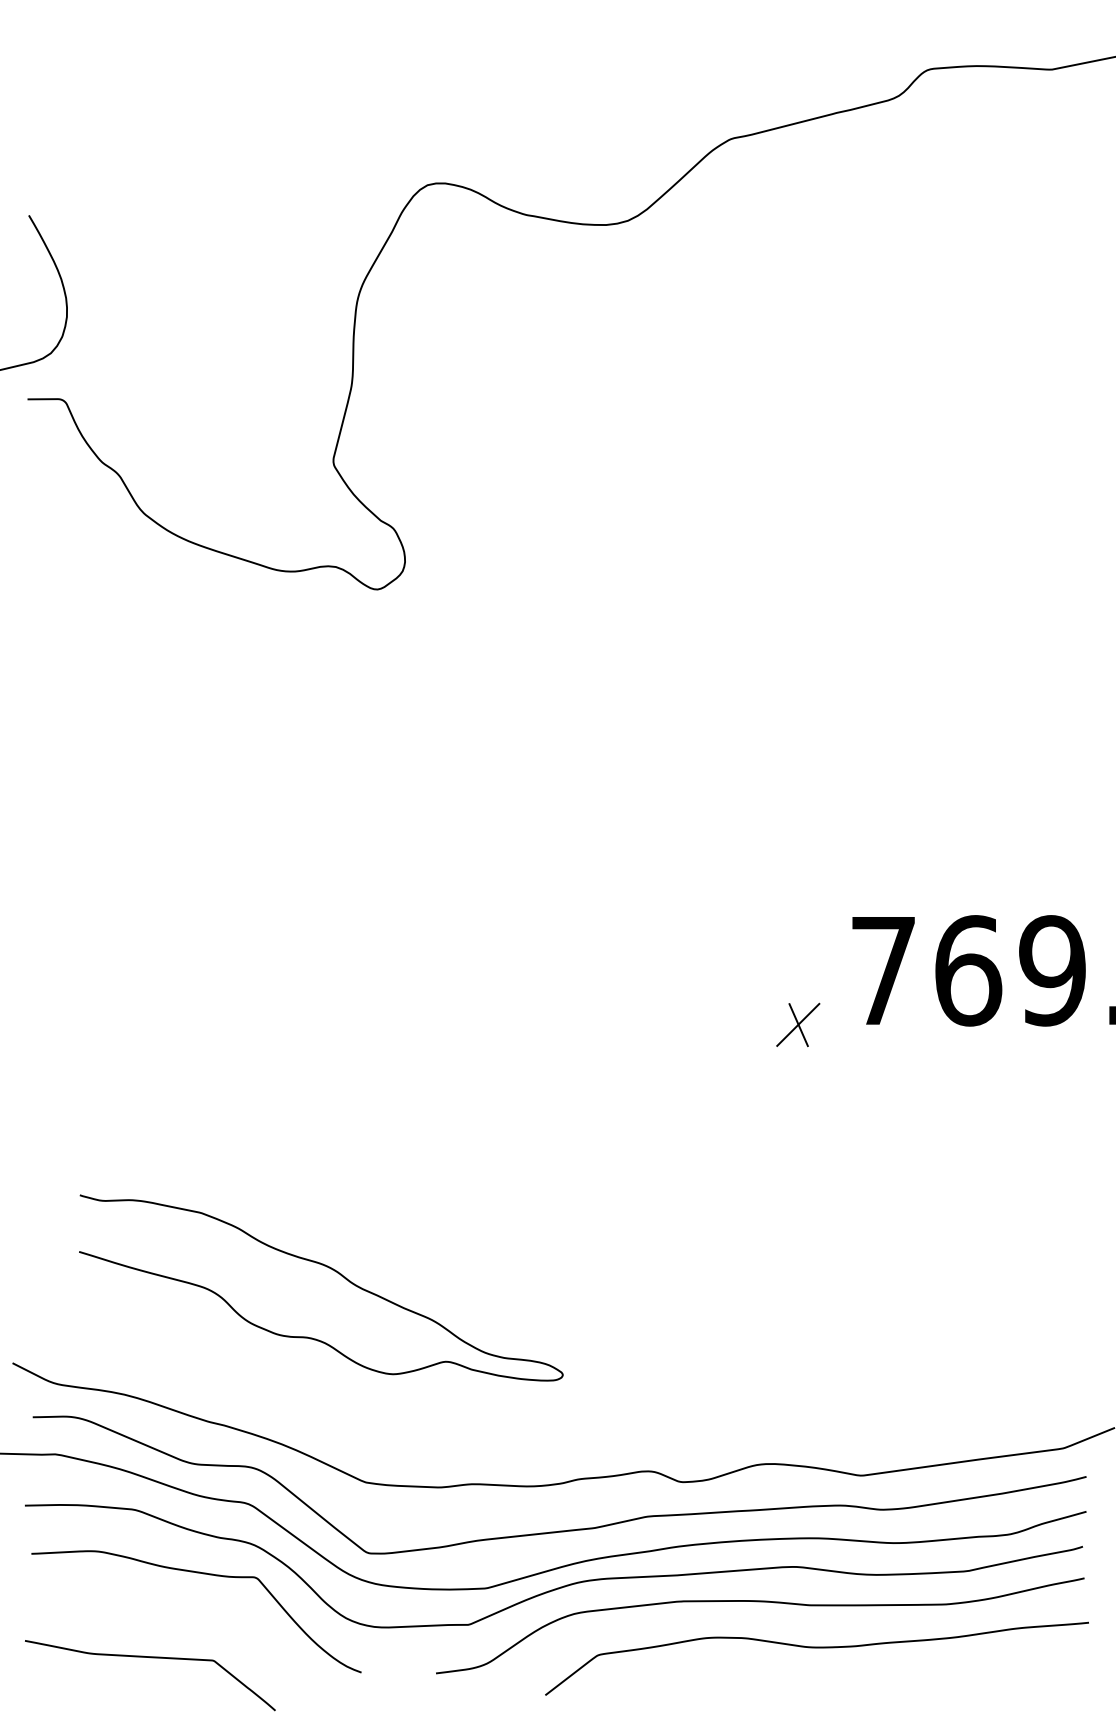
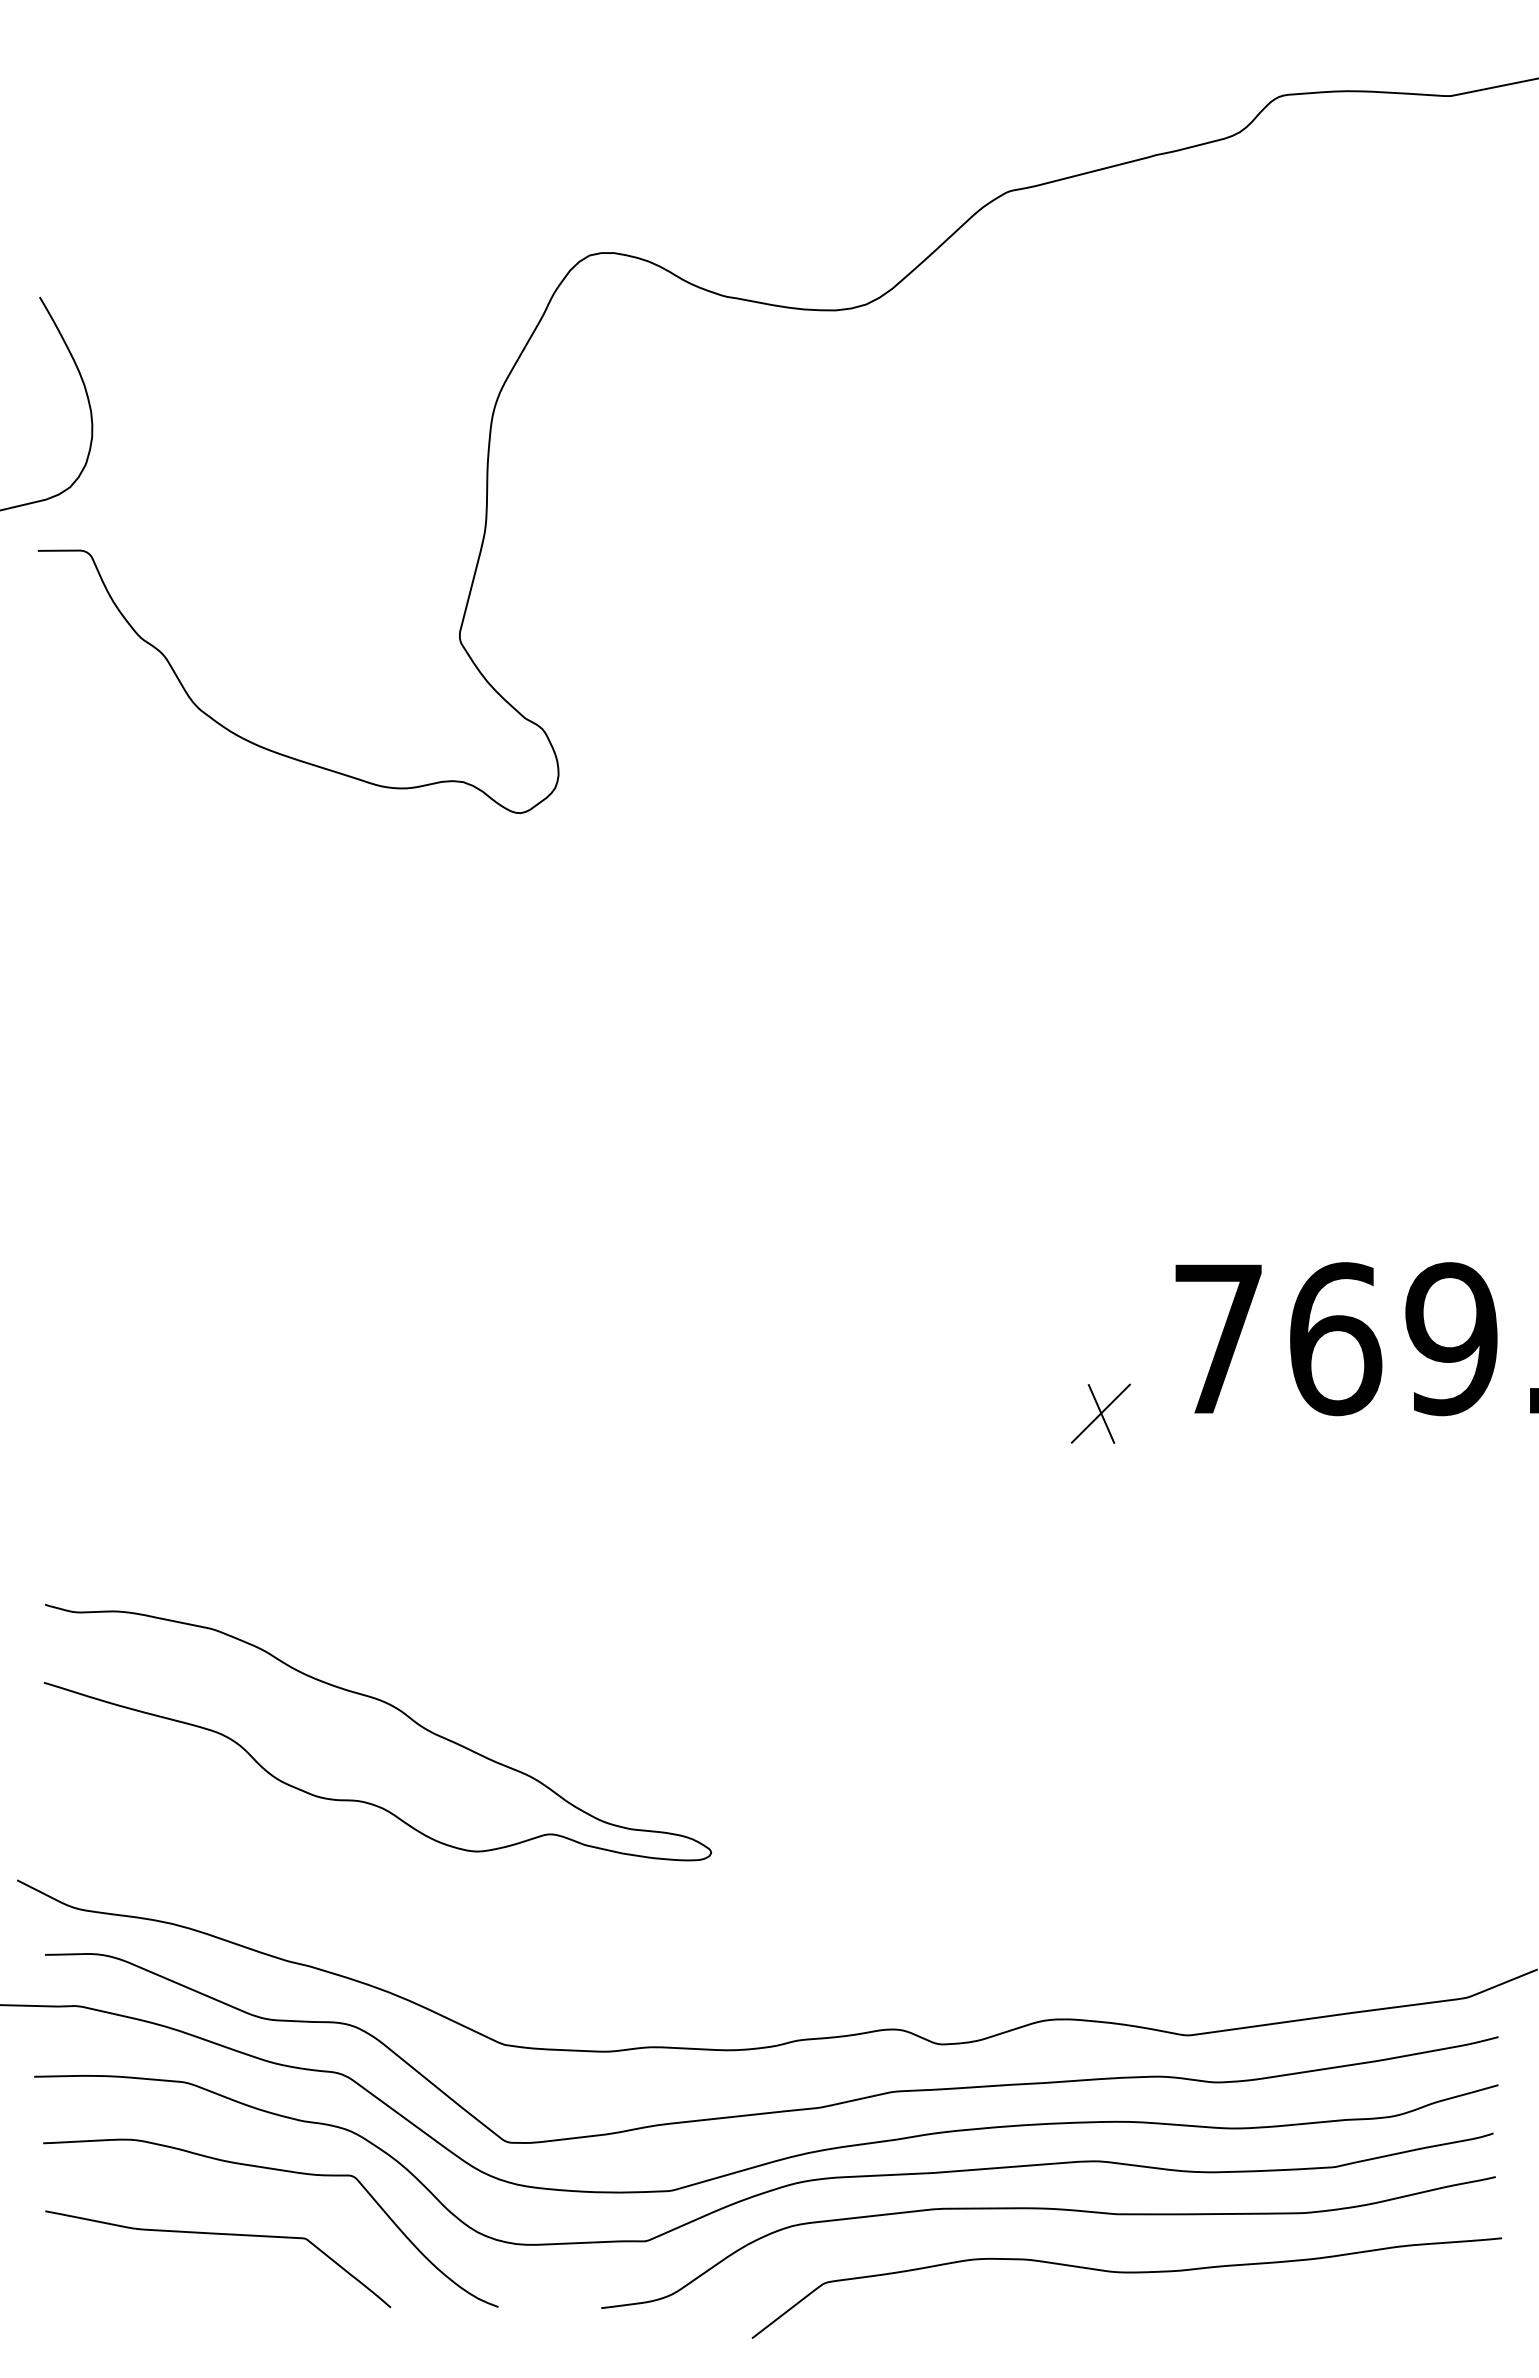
curve: (331, 1269) -> (392, 1707), moved
curve: (150, 1657) -> (218, 2234), moved

